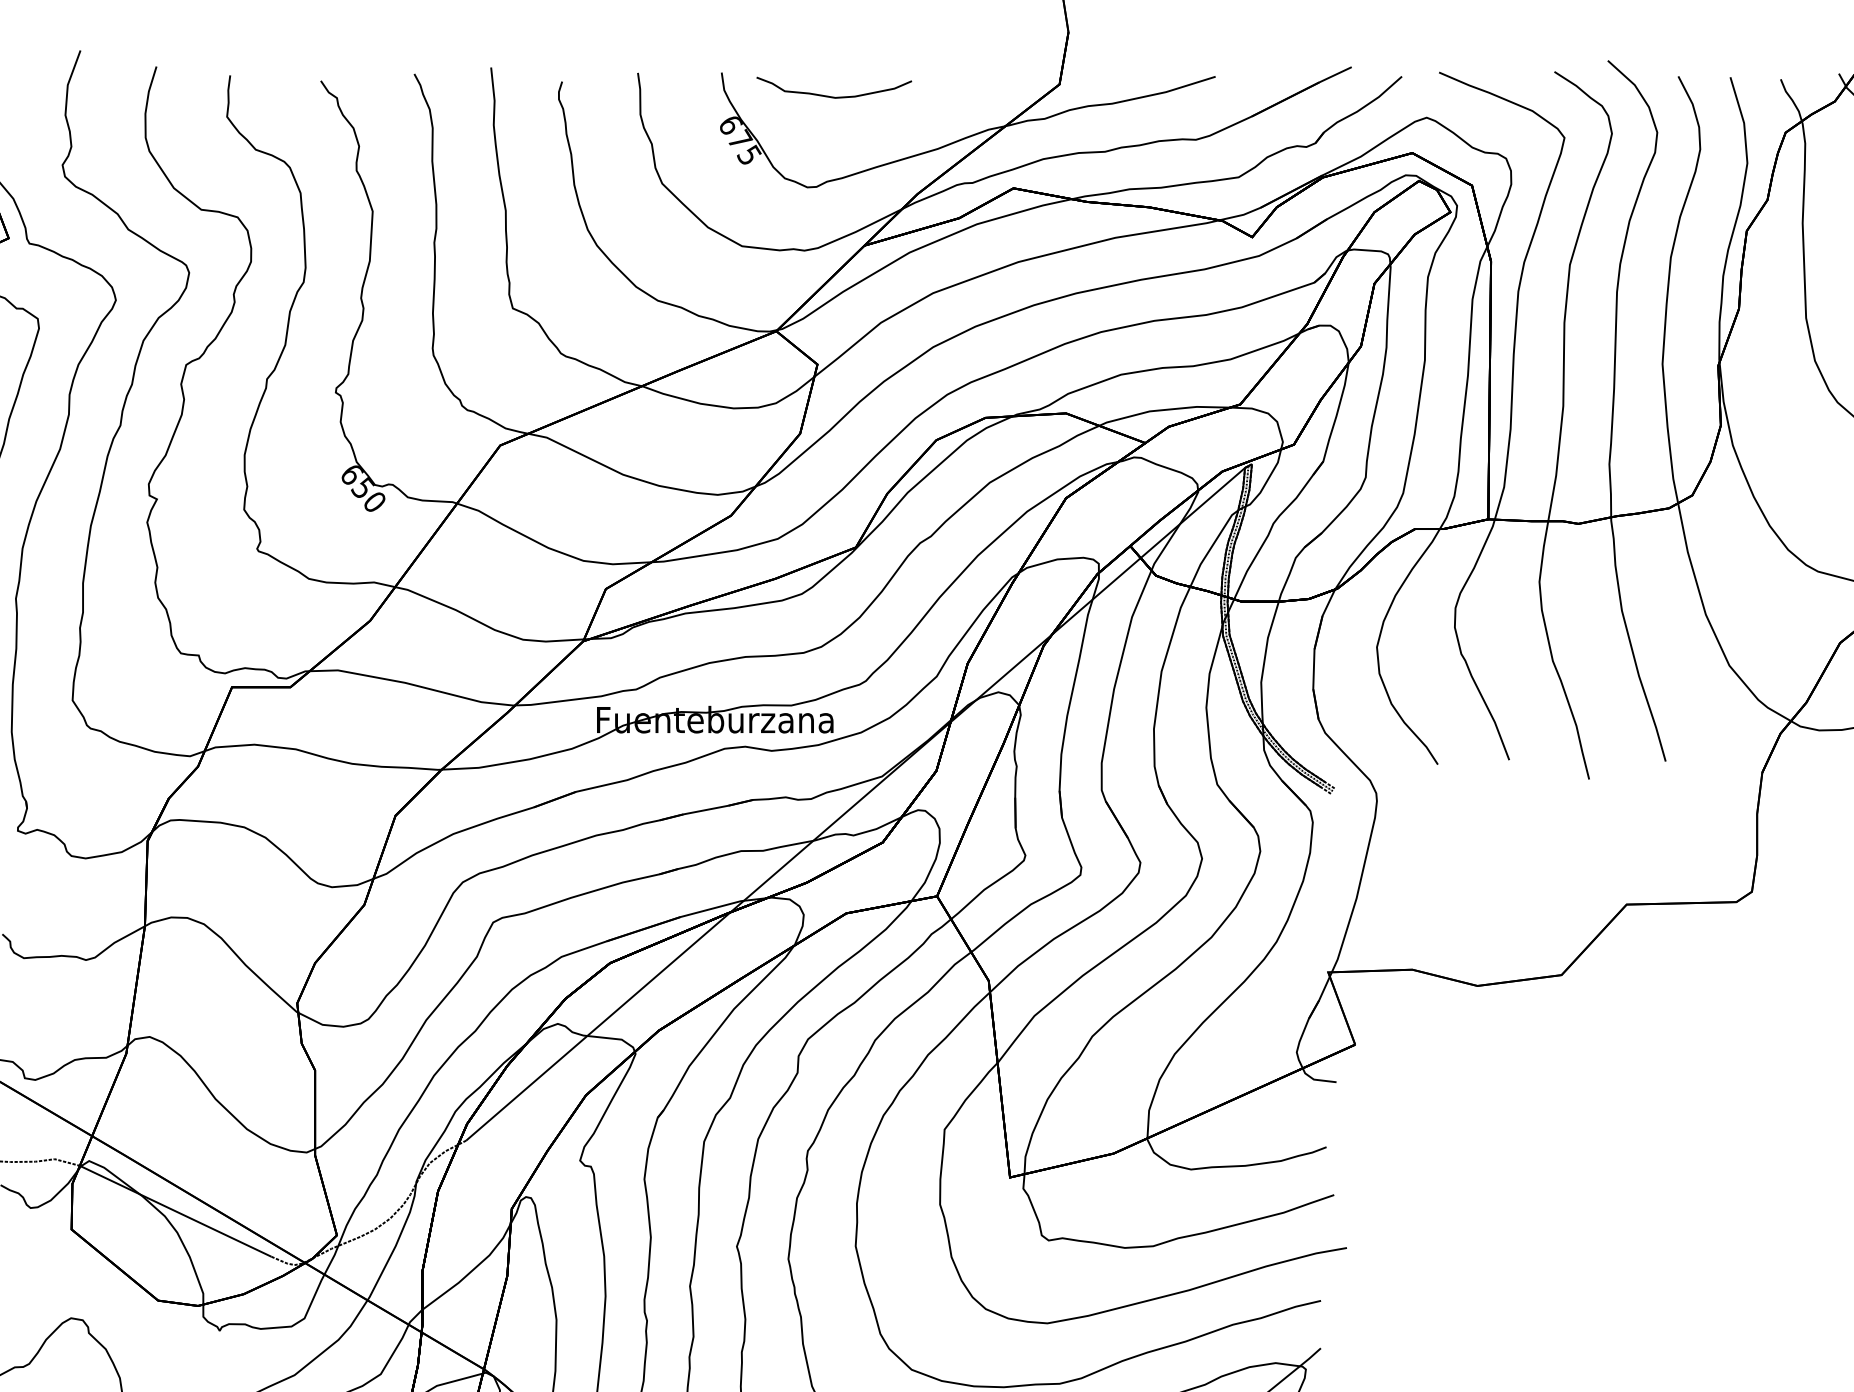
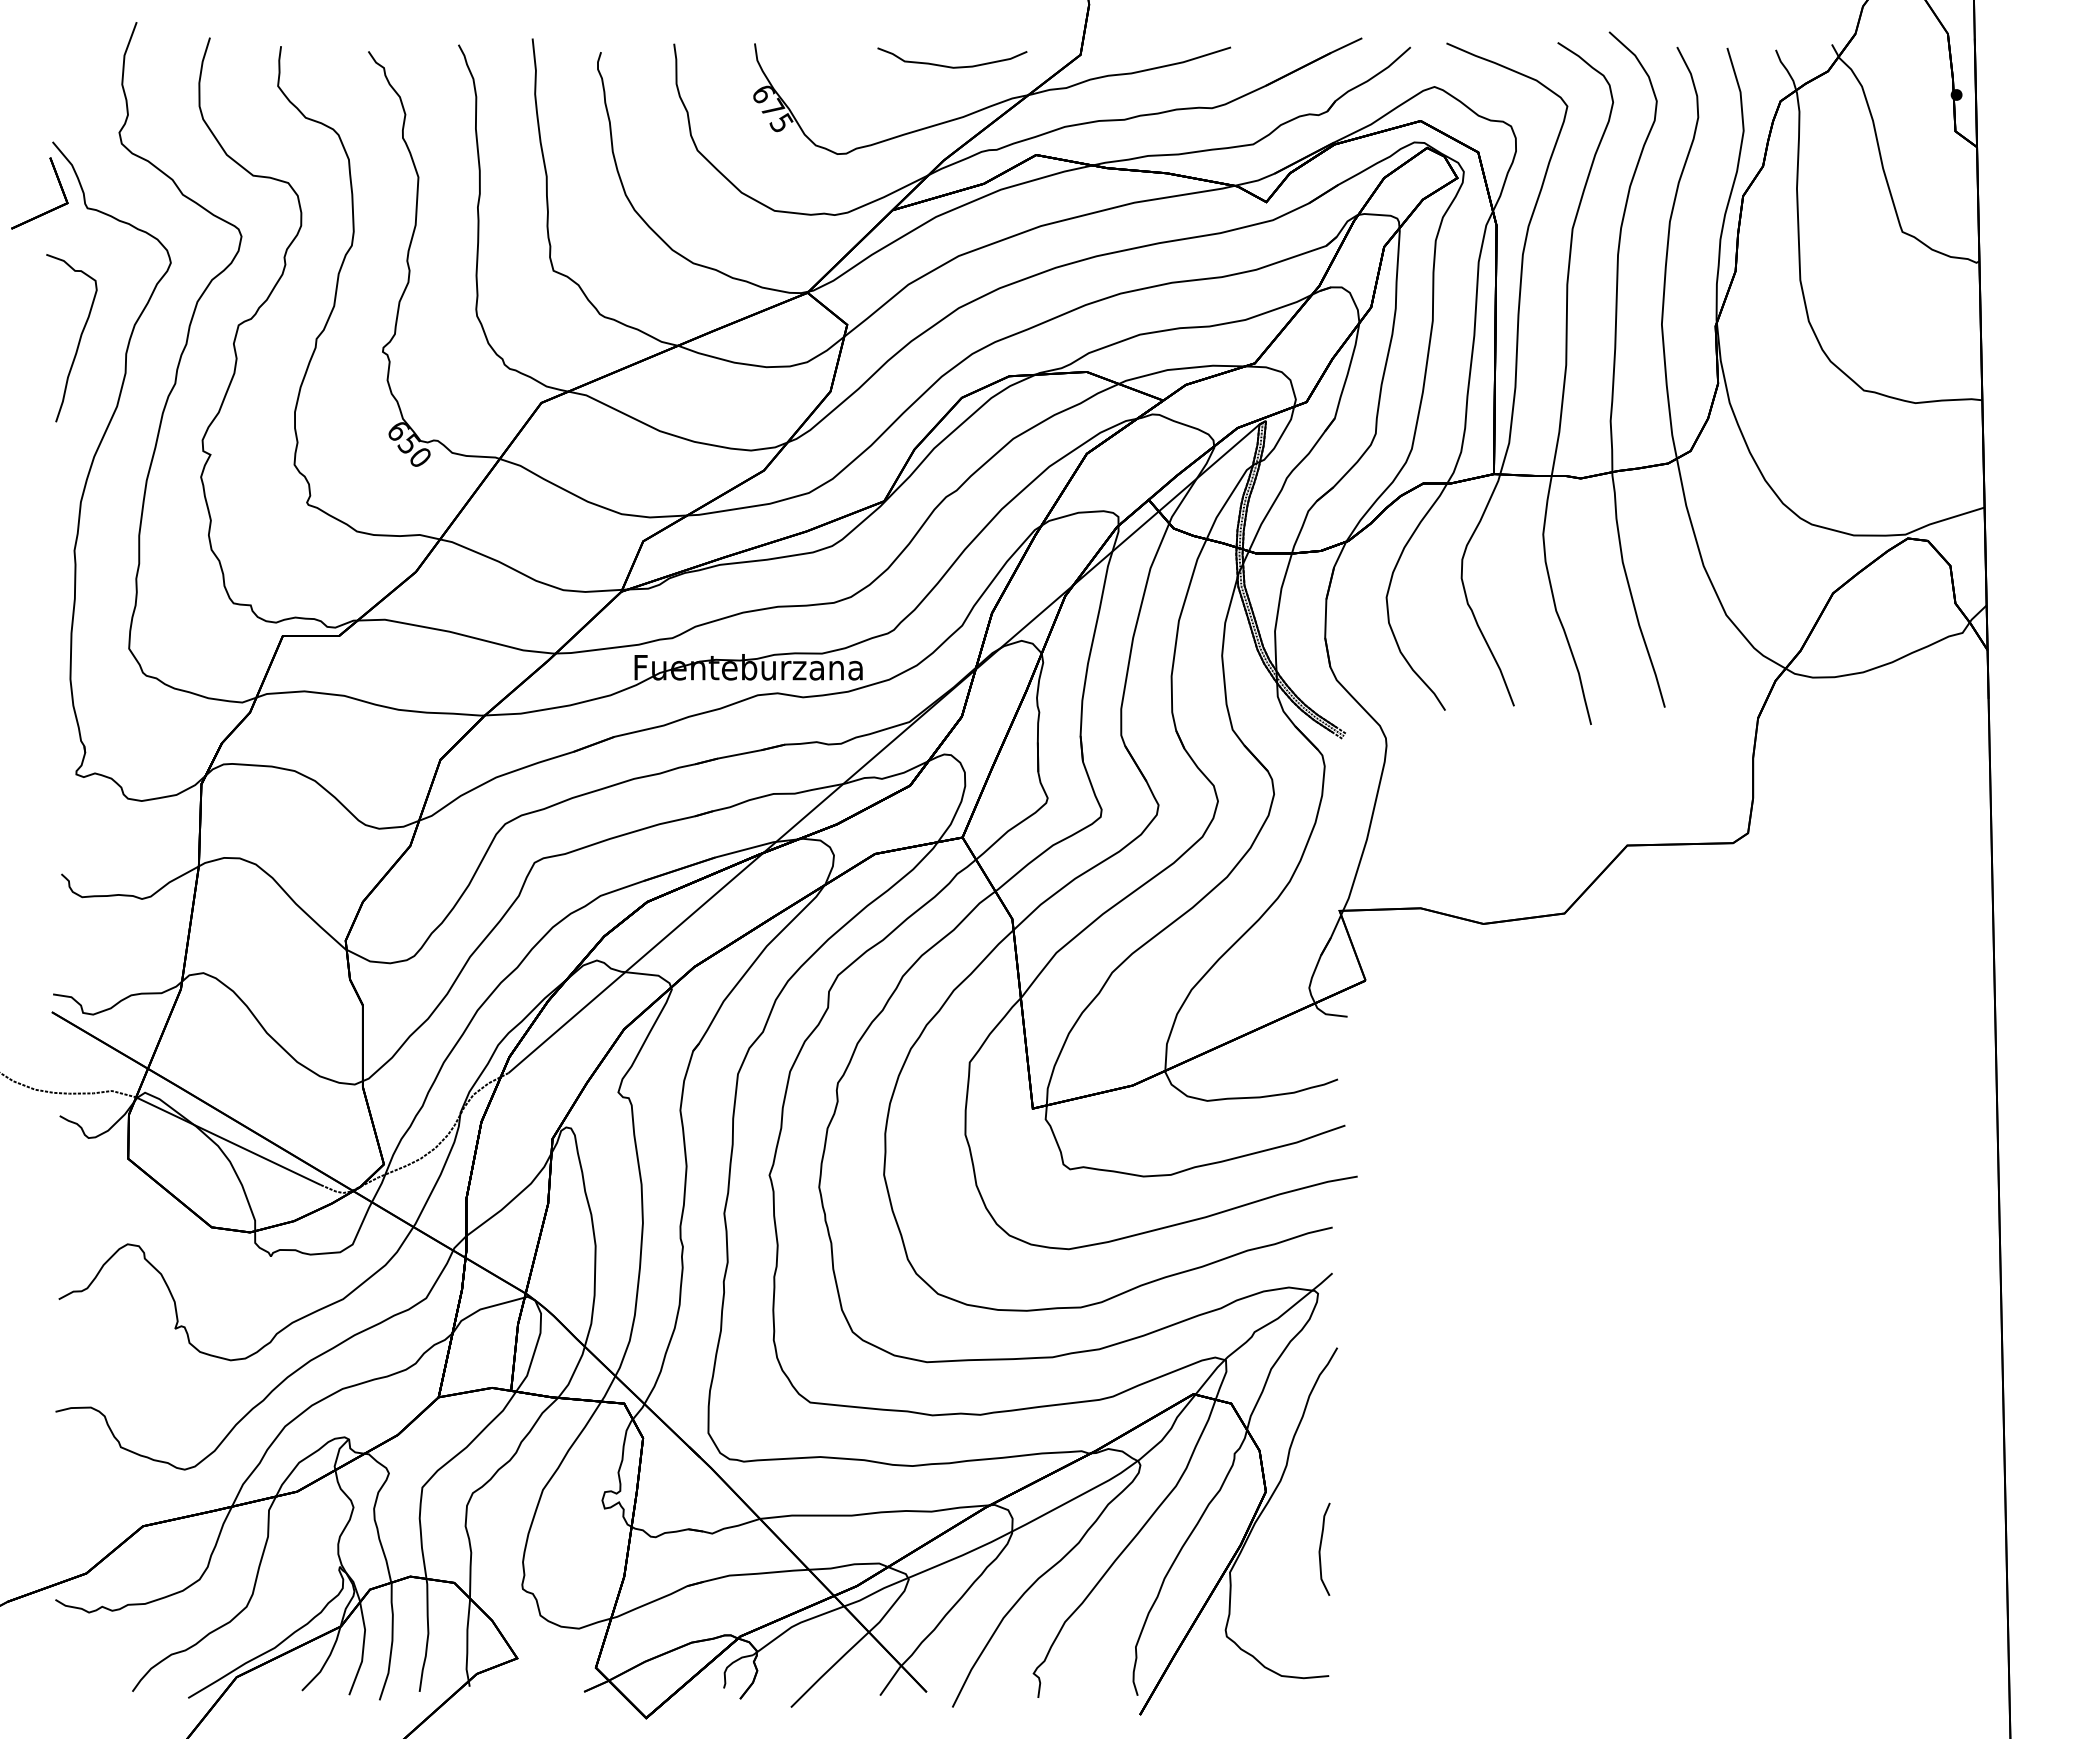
curve: (834, 96) -> (952, 66), moved

